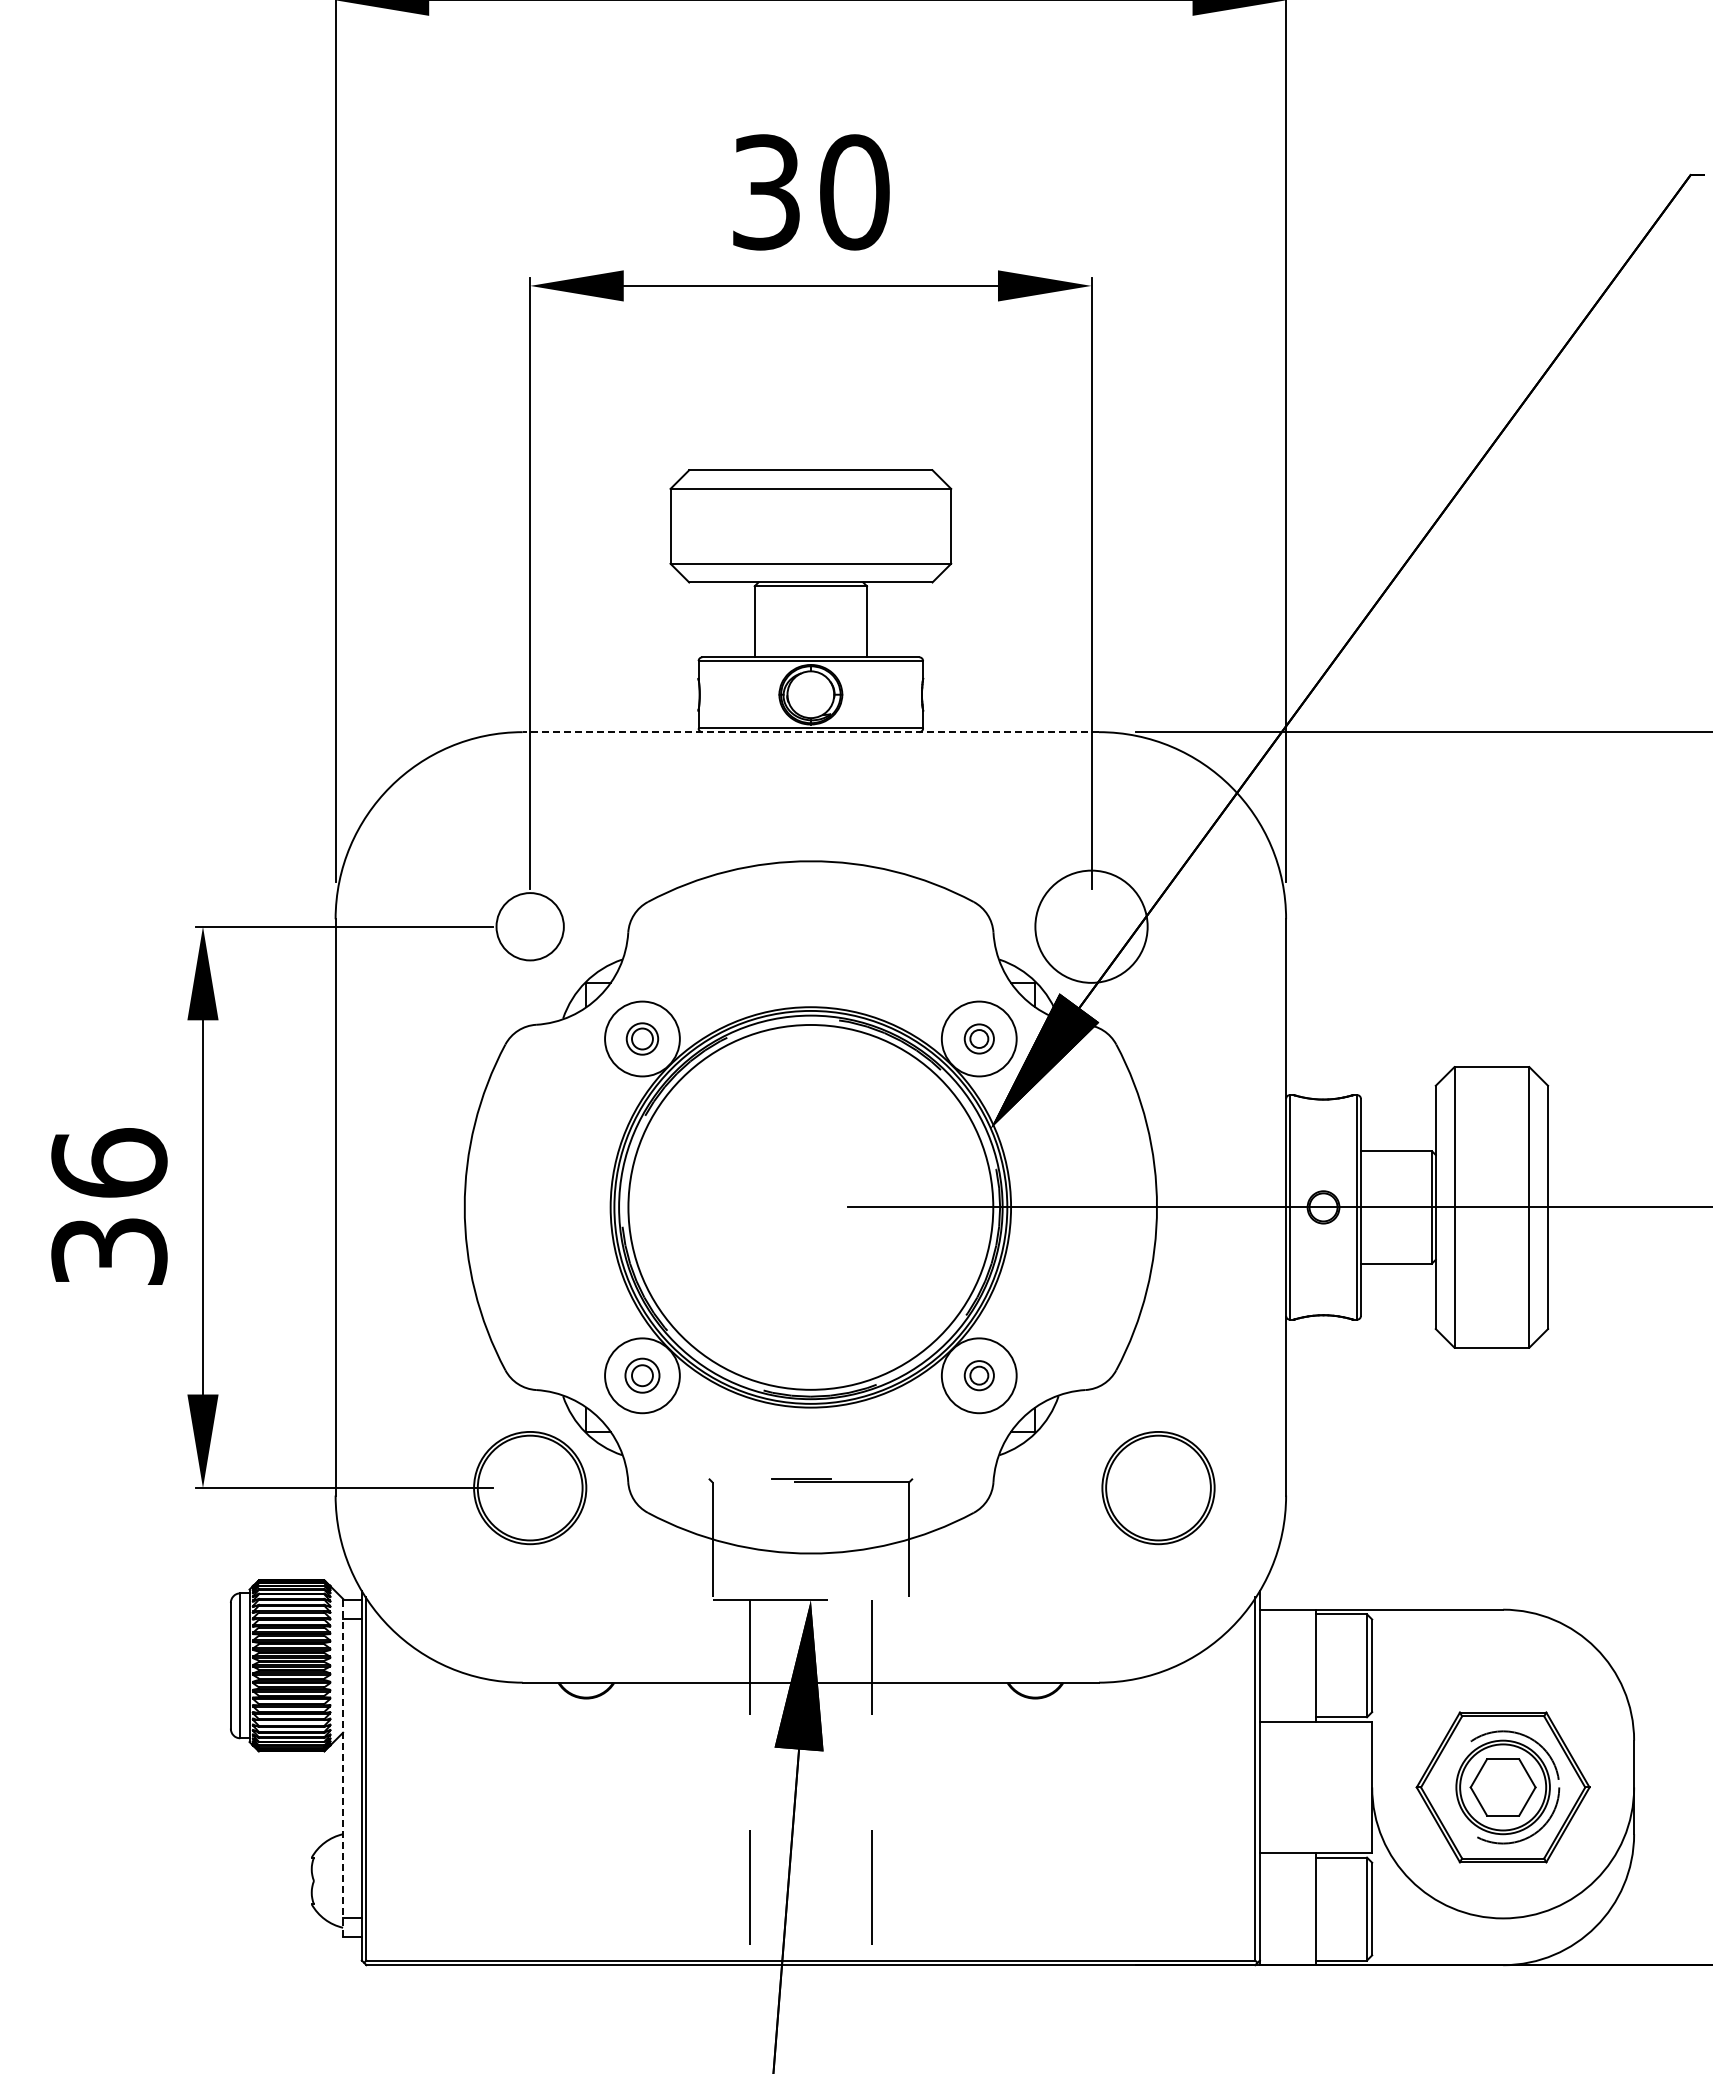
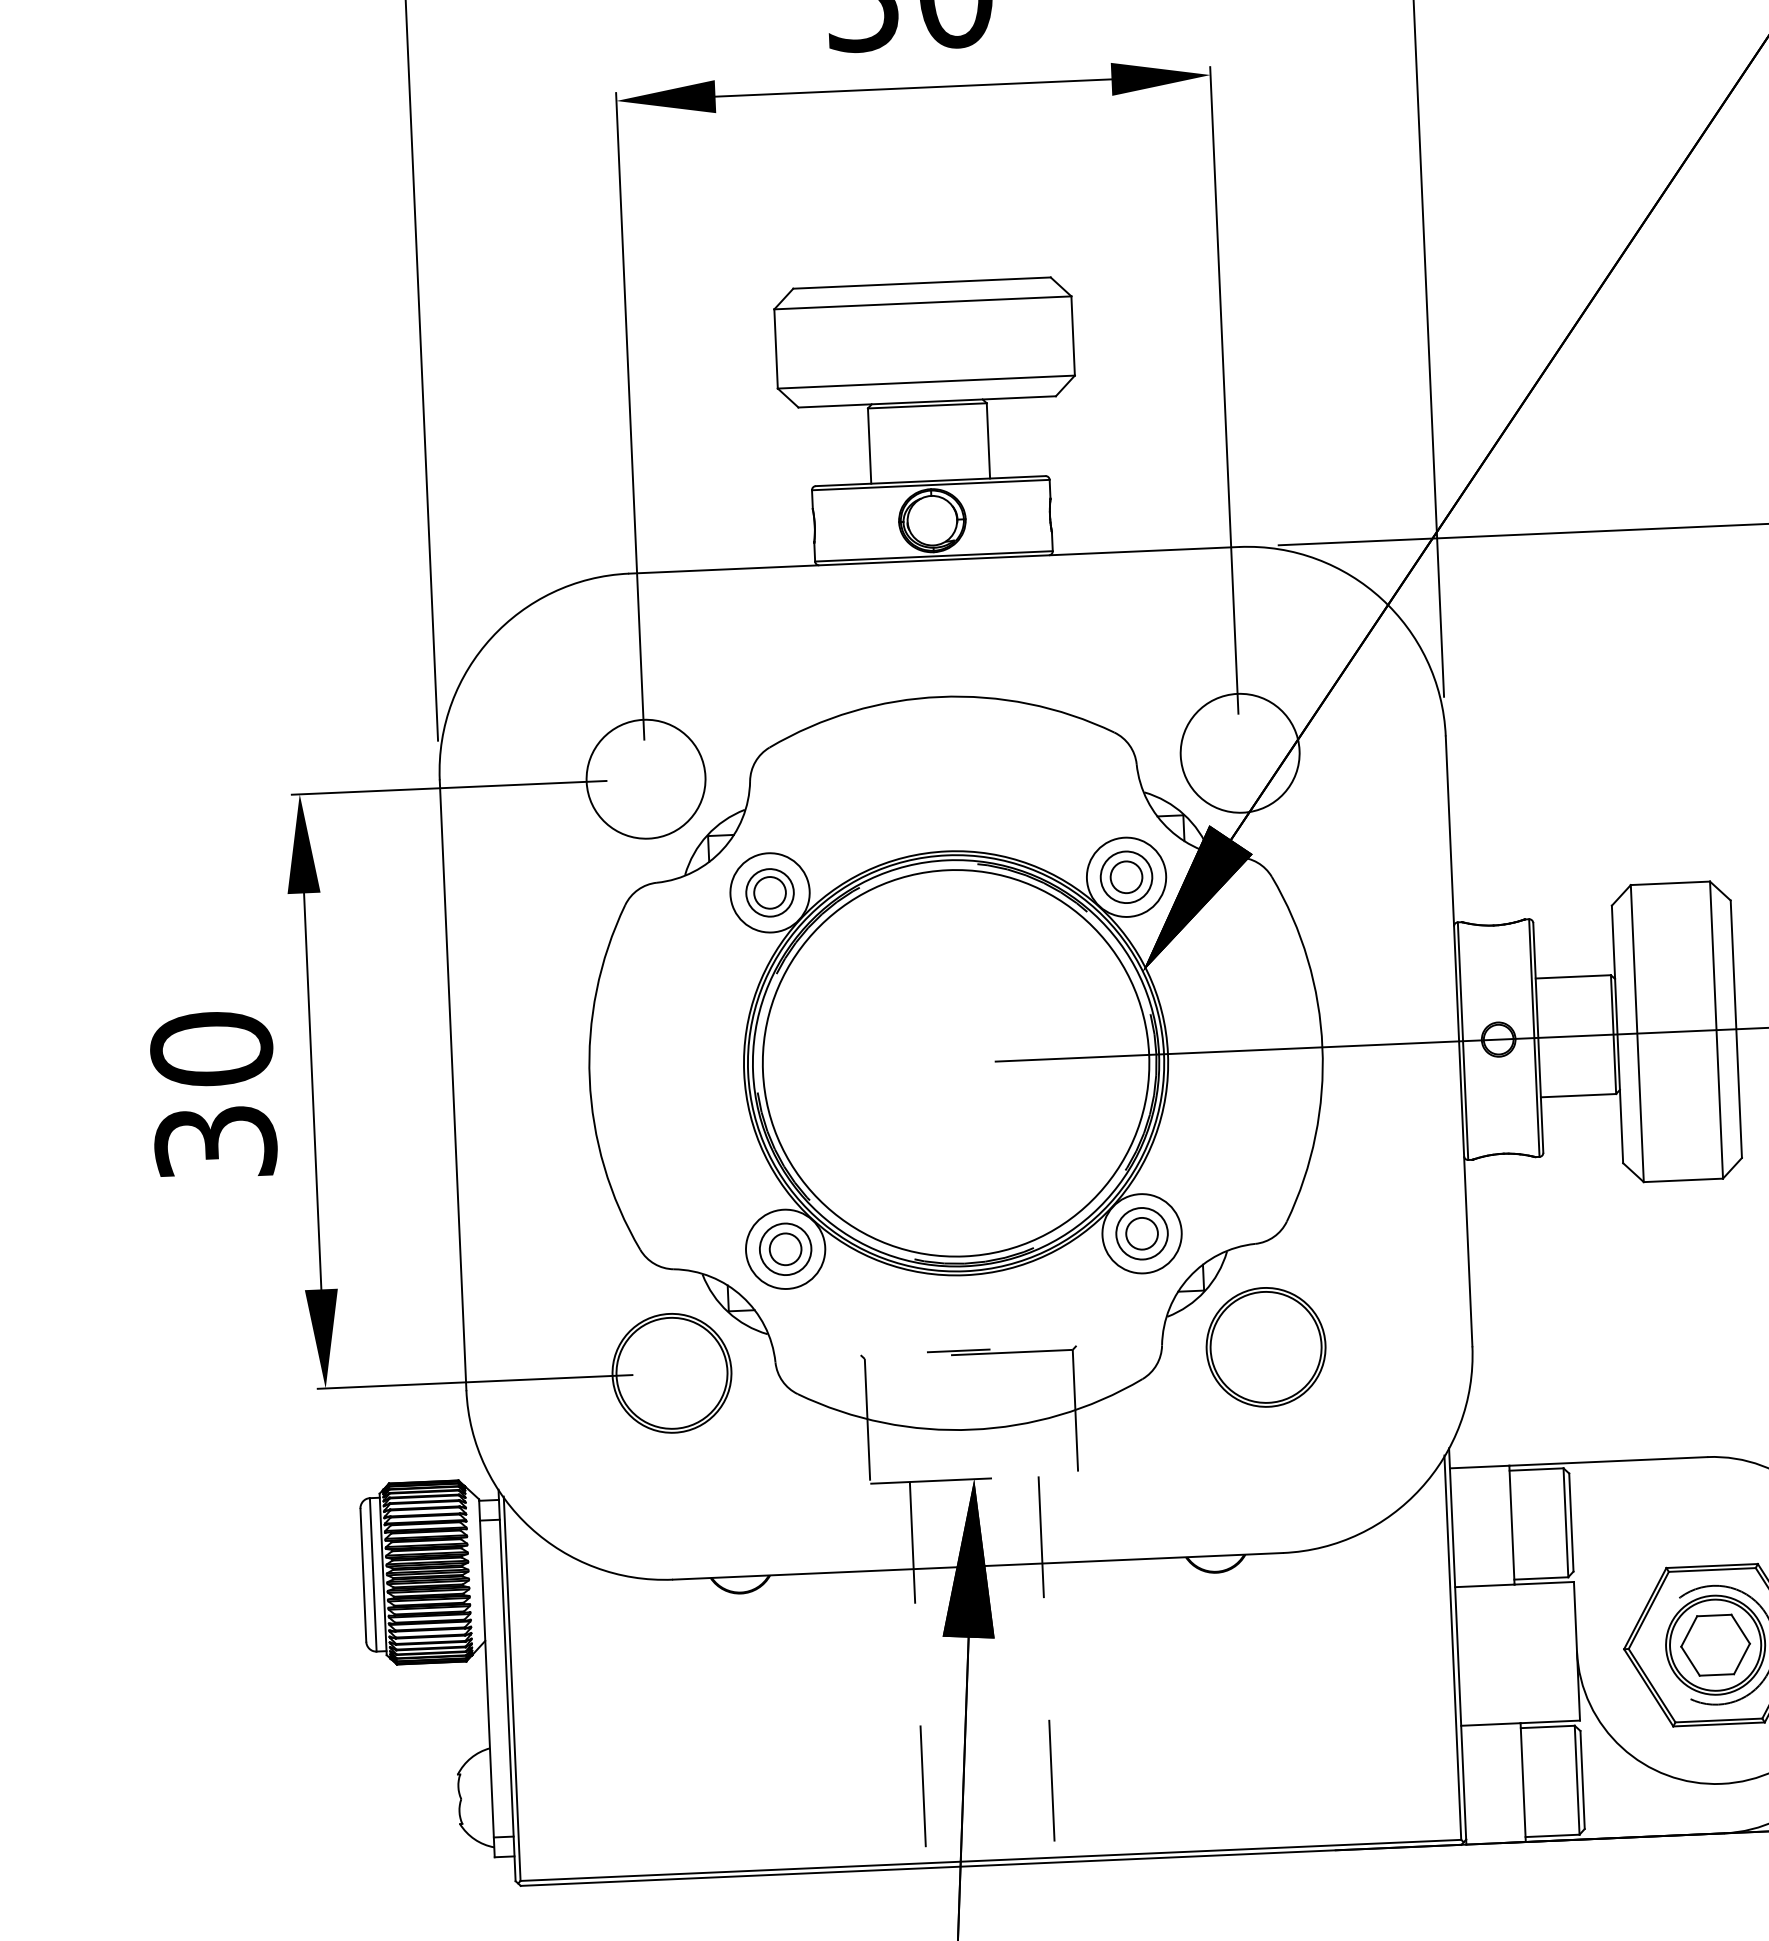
line: (810, 732) -> (933, 560), dashed -> solid
circle: (530, 926) -> (646, 778), size x1.67
part: (642, 1038) -> (770, 892), size x1.43
part: (979, 1038) -> (1126, 876), size x1.67
text: (109, 1163) -> (211, 1049), 36 -> 30
part: (642, 1375) -> (785, 1249), size x1.43
part: (979, 1375) -> (1142, 1233), size x1.67
part: (1158, 1488) -> (1266, 1347), moved
line: (343, 1767) -> (487, 1677), dashed -> solid

